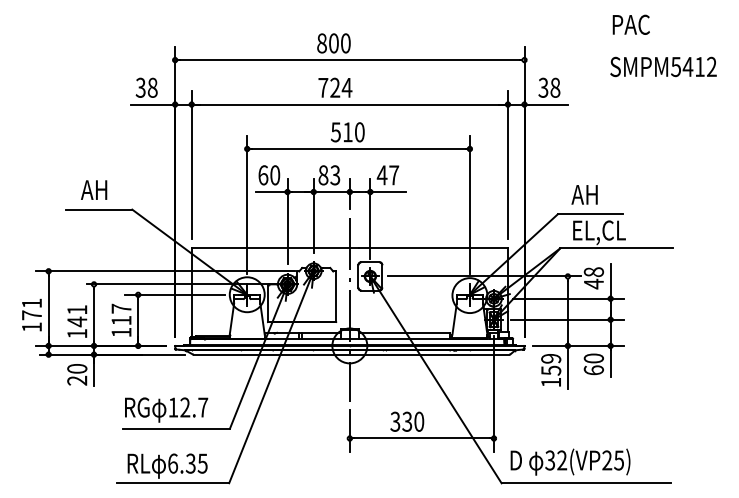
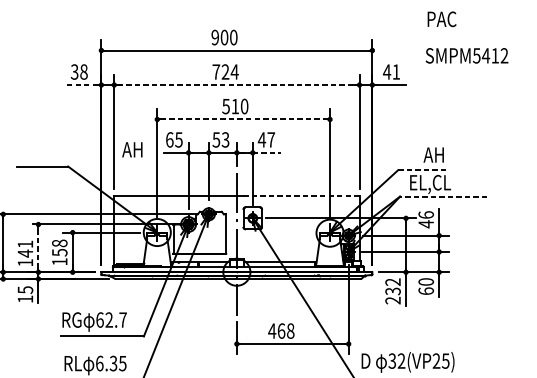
text: (630, 24) -> (441, 19), moved
text: (321, 43) -> (214, 37), 800 -> 900
text: (663, 66) -> (467, 55), moved
text: (549, 87) -> (391, 71), 38 -> 41
line: (150, 104) -> (82, 84), solid -> dashed
line: (349, 104) -> (236, 84), solid -> dashed
line: (358, 149) -> (243, 119), solid -> dashed
text: (275, 175) -> (179, 140), 60 -> 65
text: (323, 175) -> (216, 140), 83 -> 53
text: (94, 189) -> (132, 149), moved
line: (388, 192) -> (266, 153), solid -> dashed
text: (584, 194) -> (433, 154), moved
line: (590, 214) -> (423, 170), solid -> dashed
line: (433, 247) -> (301, 195), solid -> dashed
line: (615, 248) -> (442, 196), solid -> dashed
text: (593, 272) -> (425, 215), 48 -> 46
line: (94, 314) -> (38, 247), solid -> dashed
text: (121, 314) -> (59, 247), 117 -> 158
text: (551, 370) -> (393, 291), 159 -> 232
text: (77, 374) -> (25, 294), 20 -> 15
text: (173, 407) -> (100, 320), 12.7 -> 62.7
text: (407, 421) -> (281, 330), 330 -> 468

